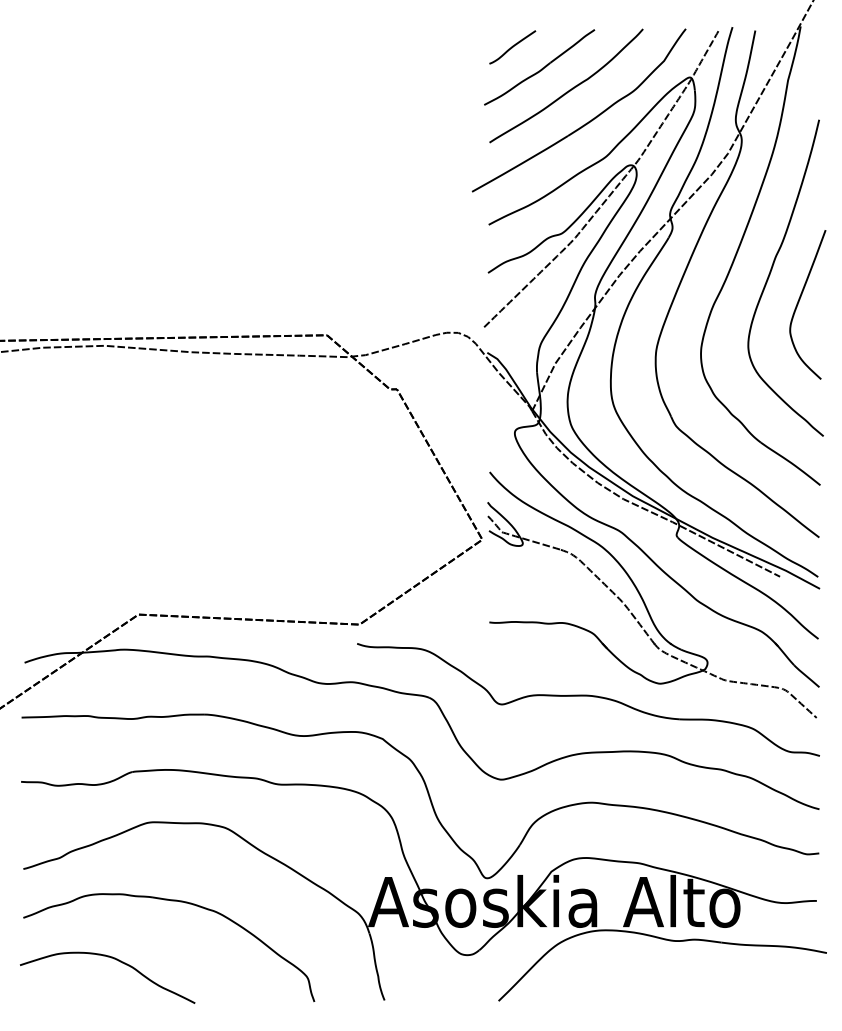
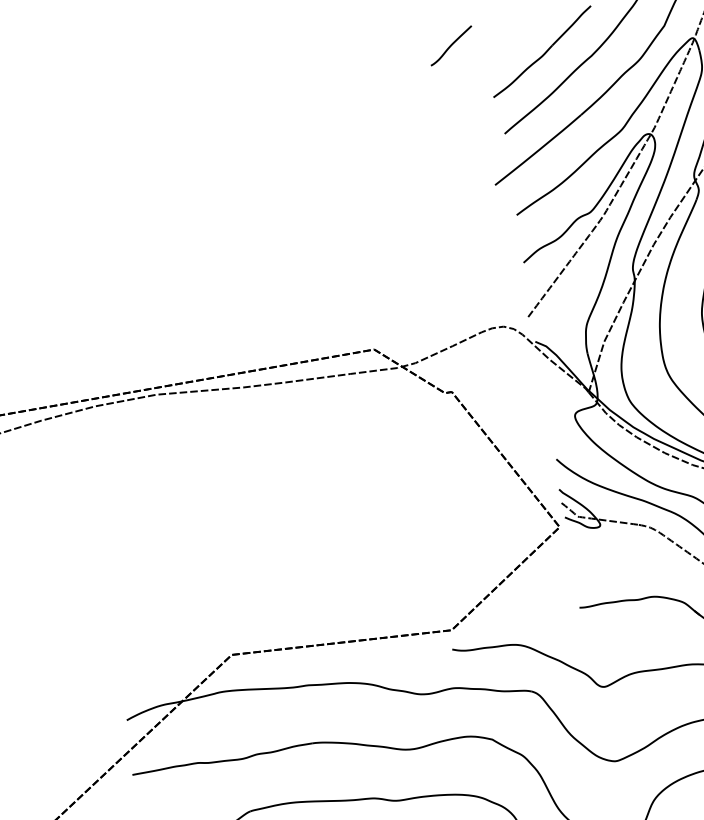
curve: (512, 47) -> (451, 46), moved

